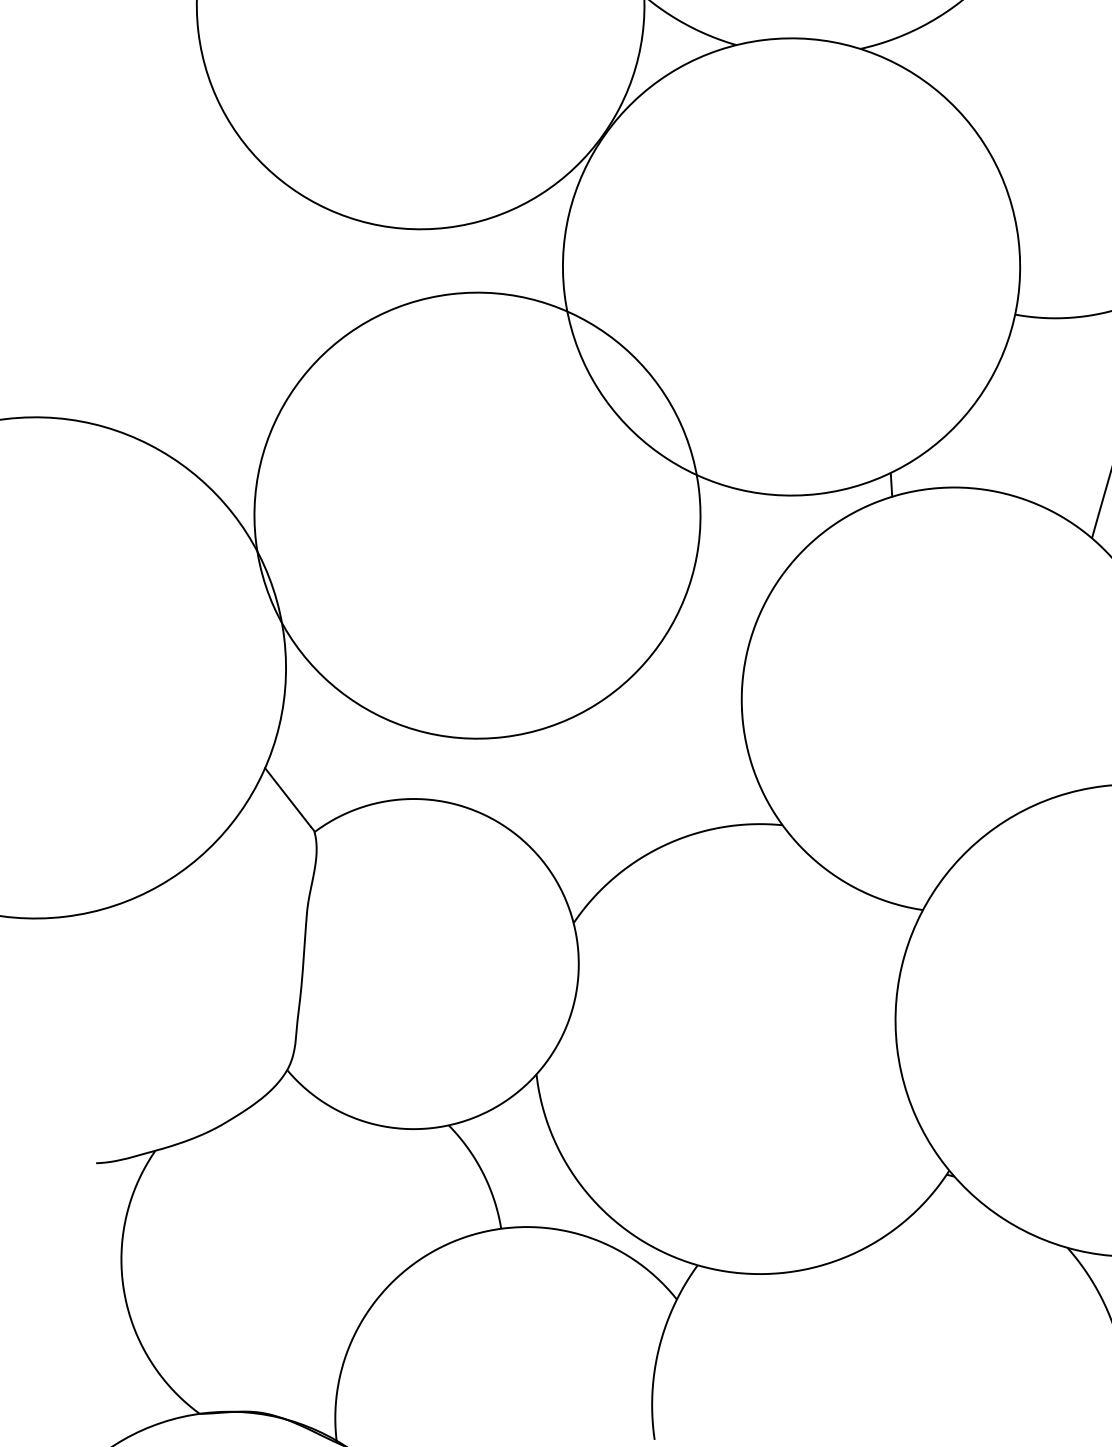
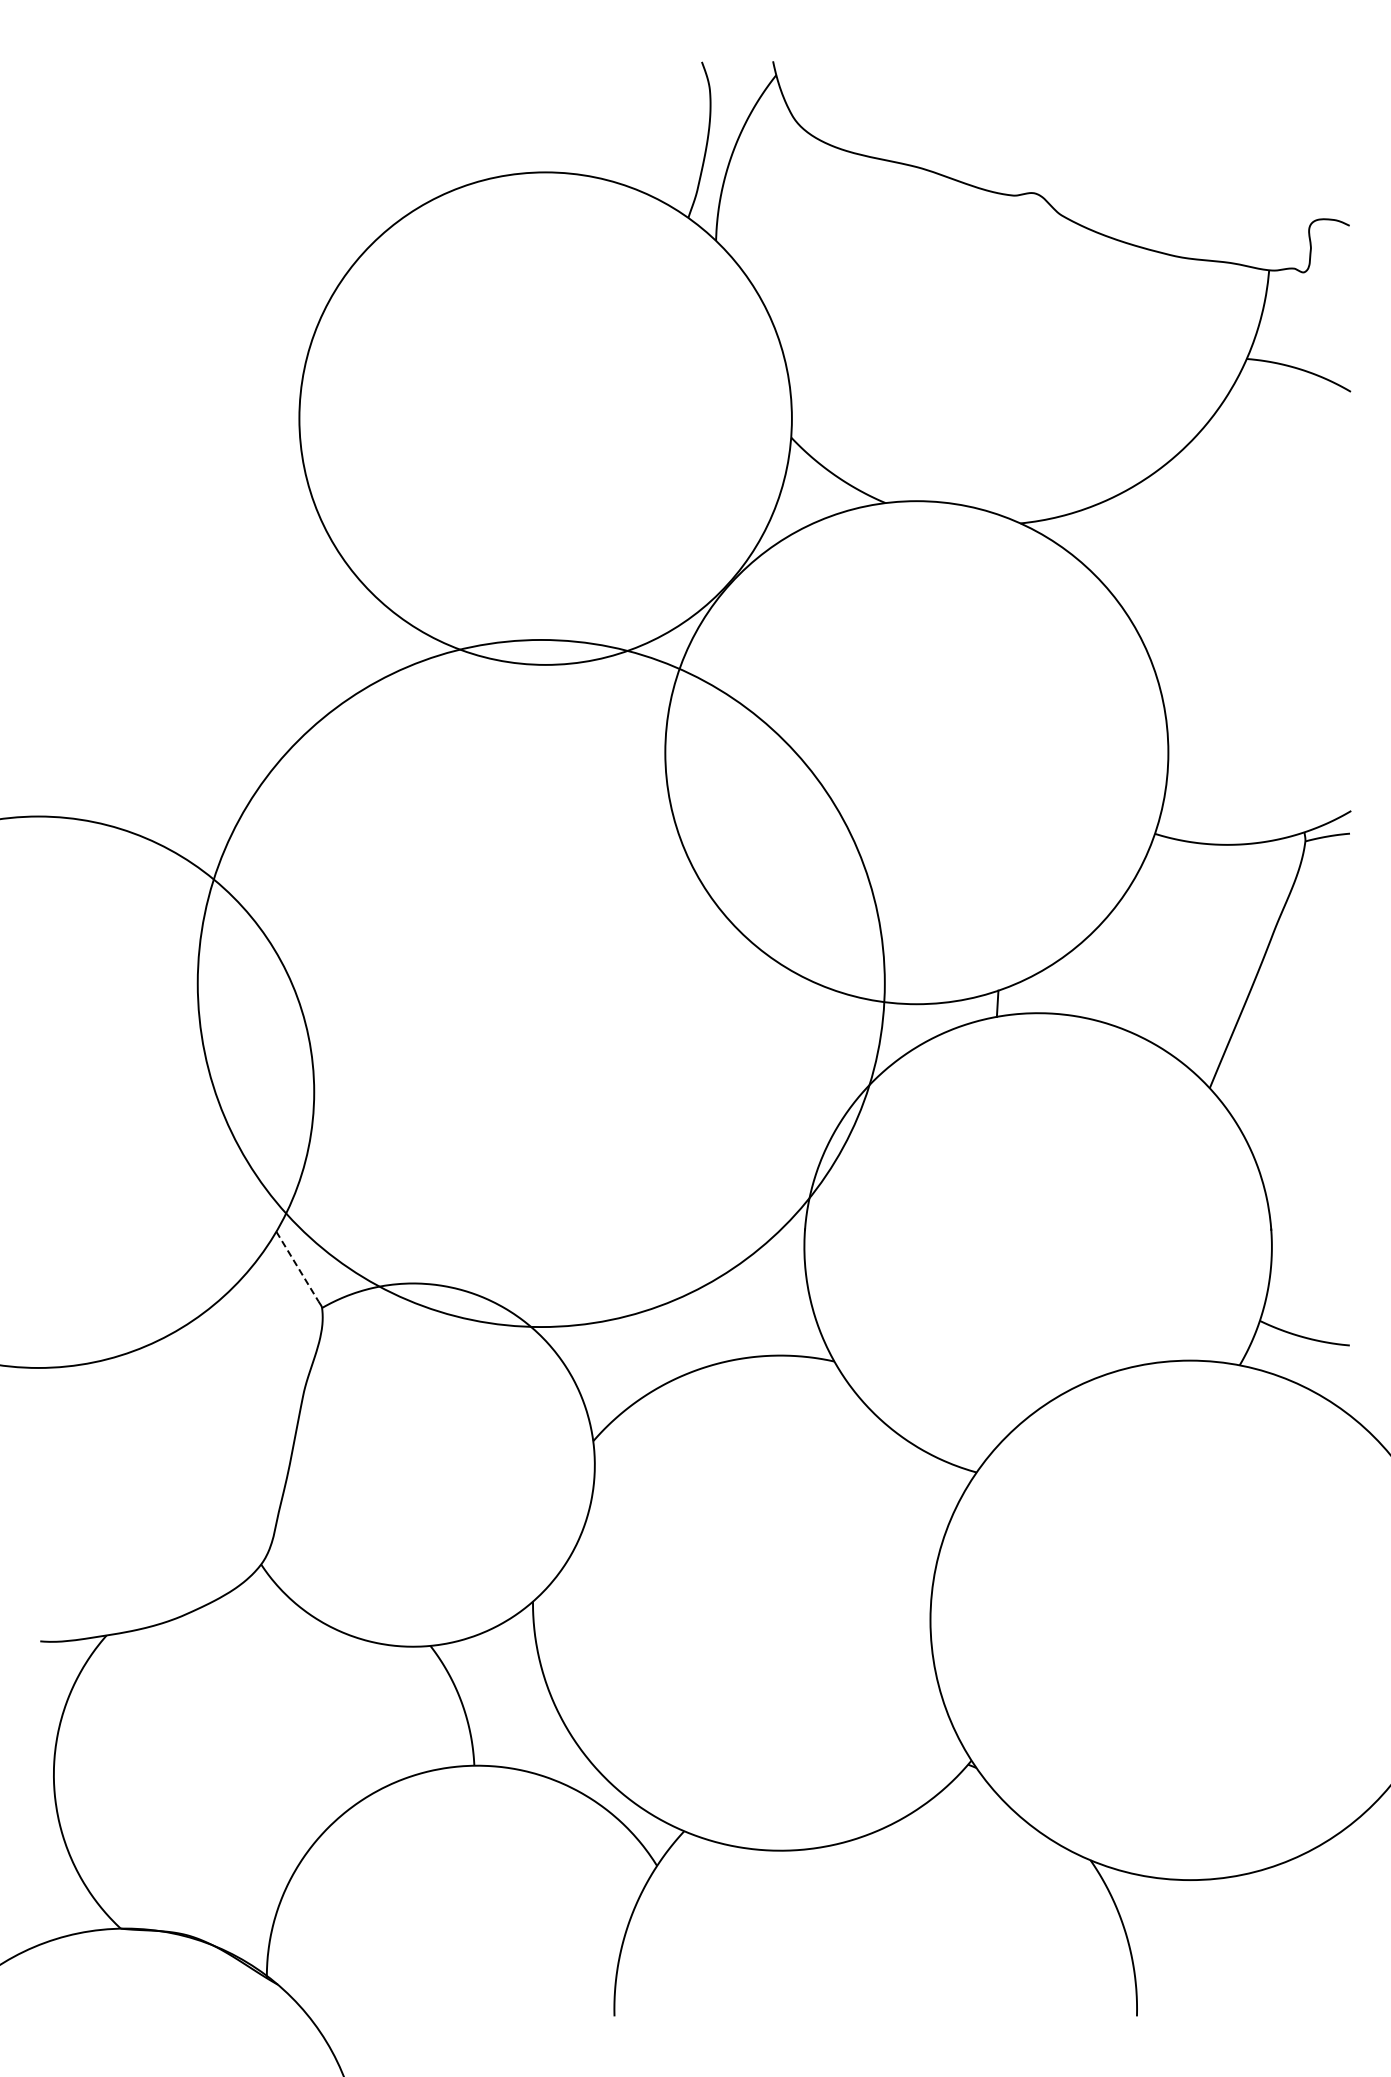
circle: (476, 515) -> (540, 983), size x1.4
line: (287, 797) -> (297, 1266), solid -> dashed

